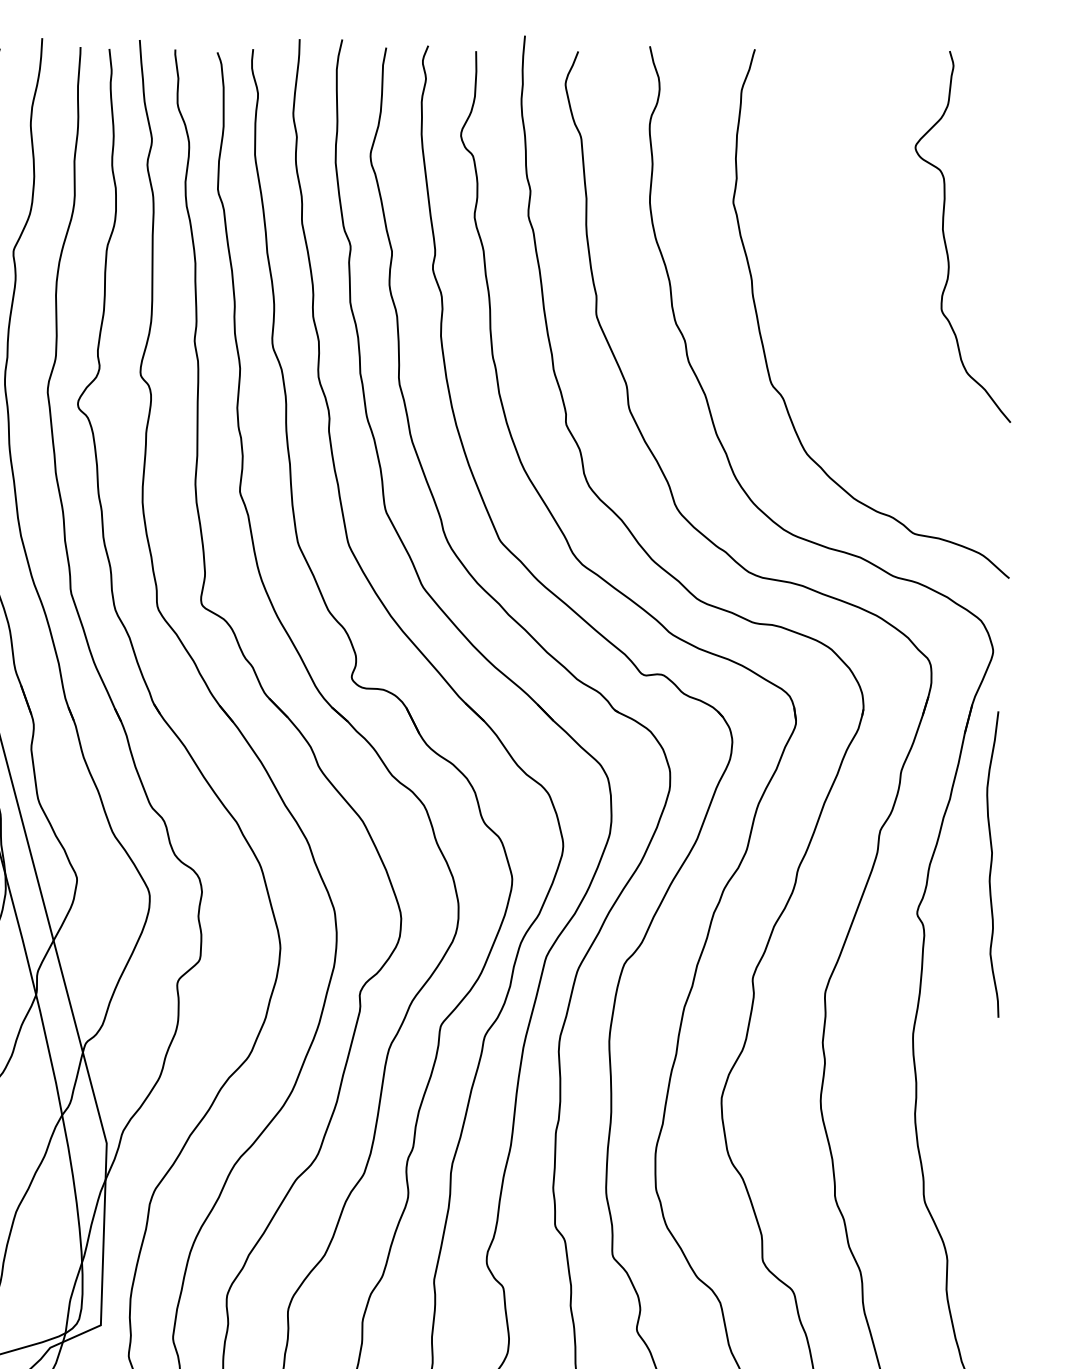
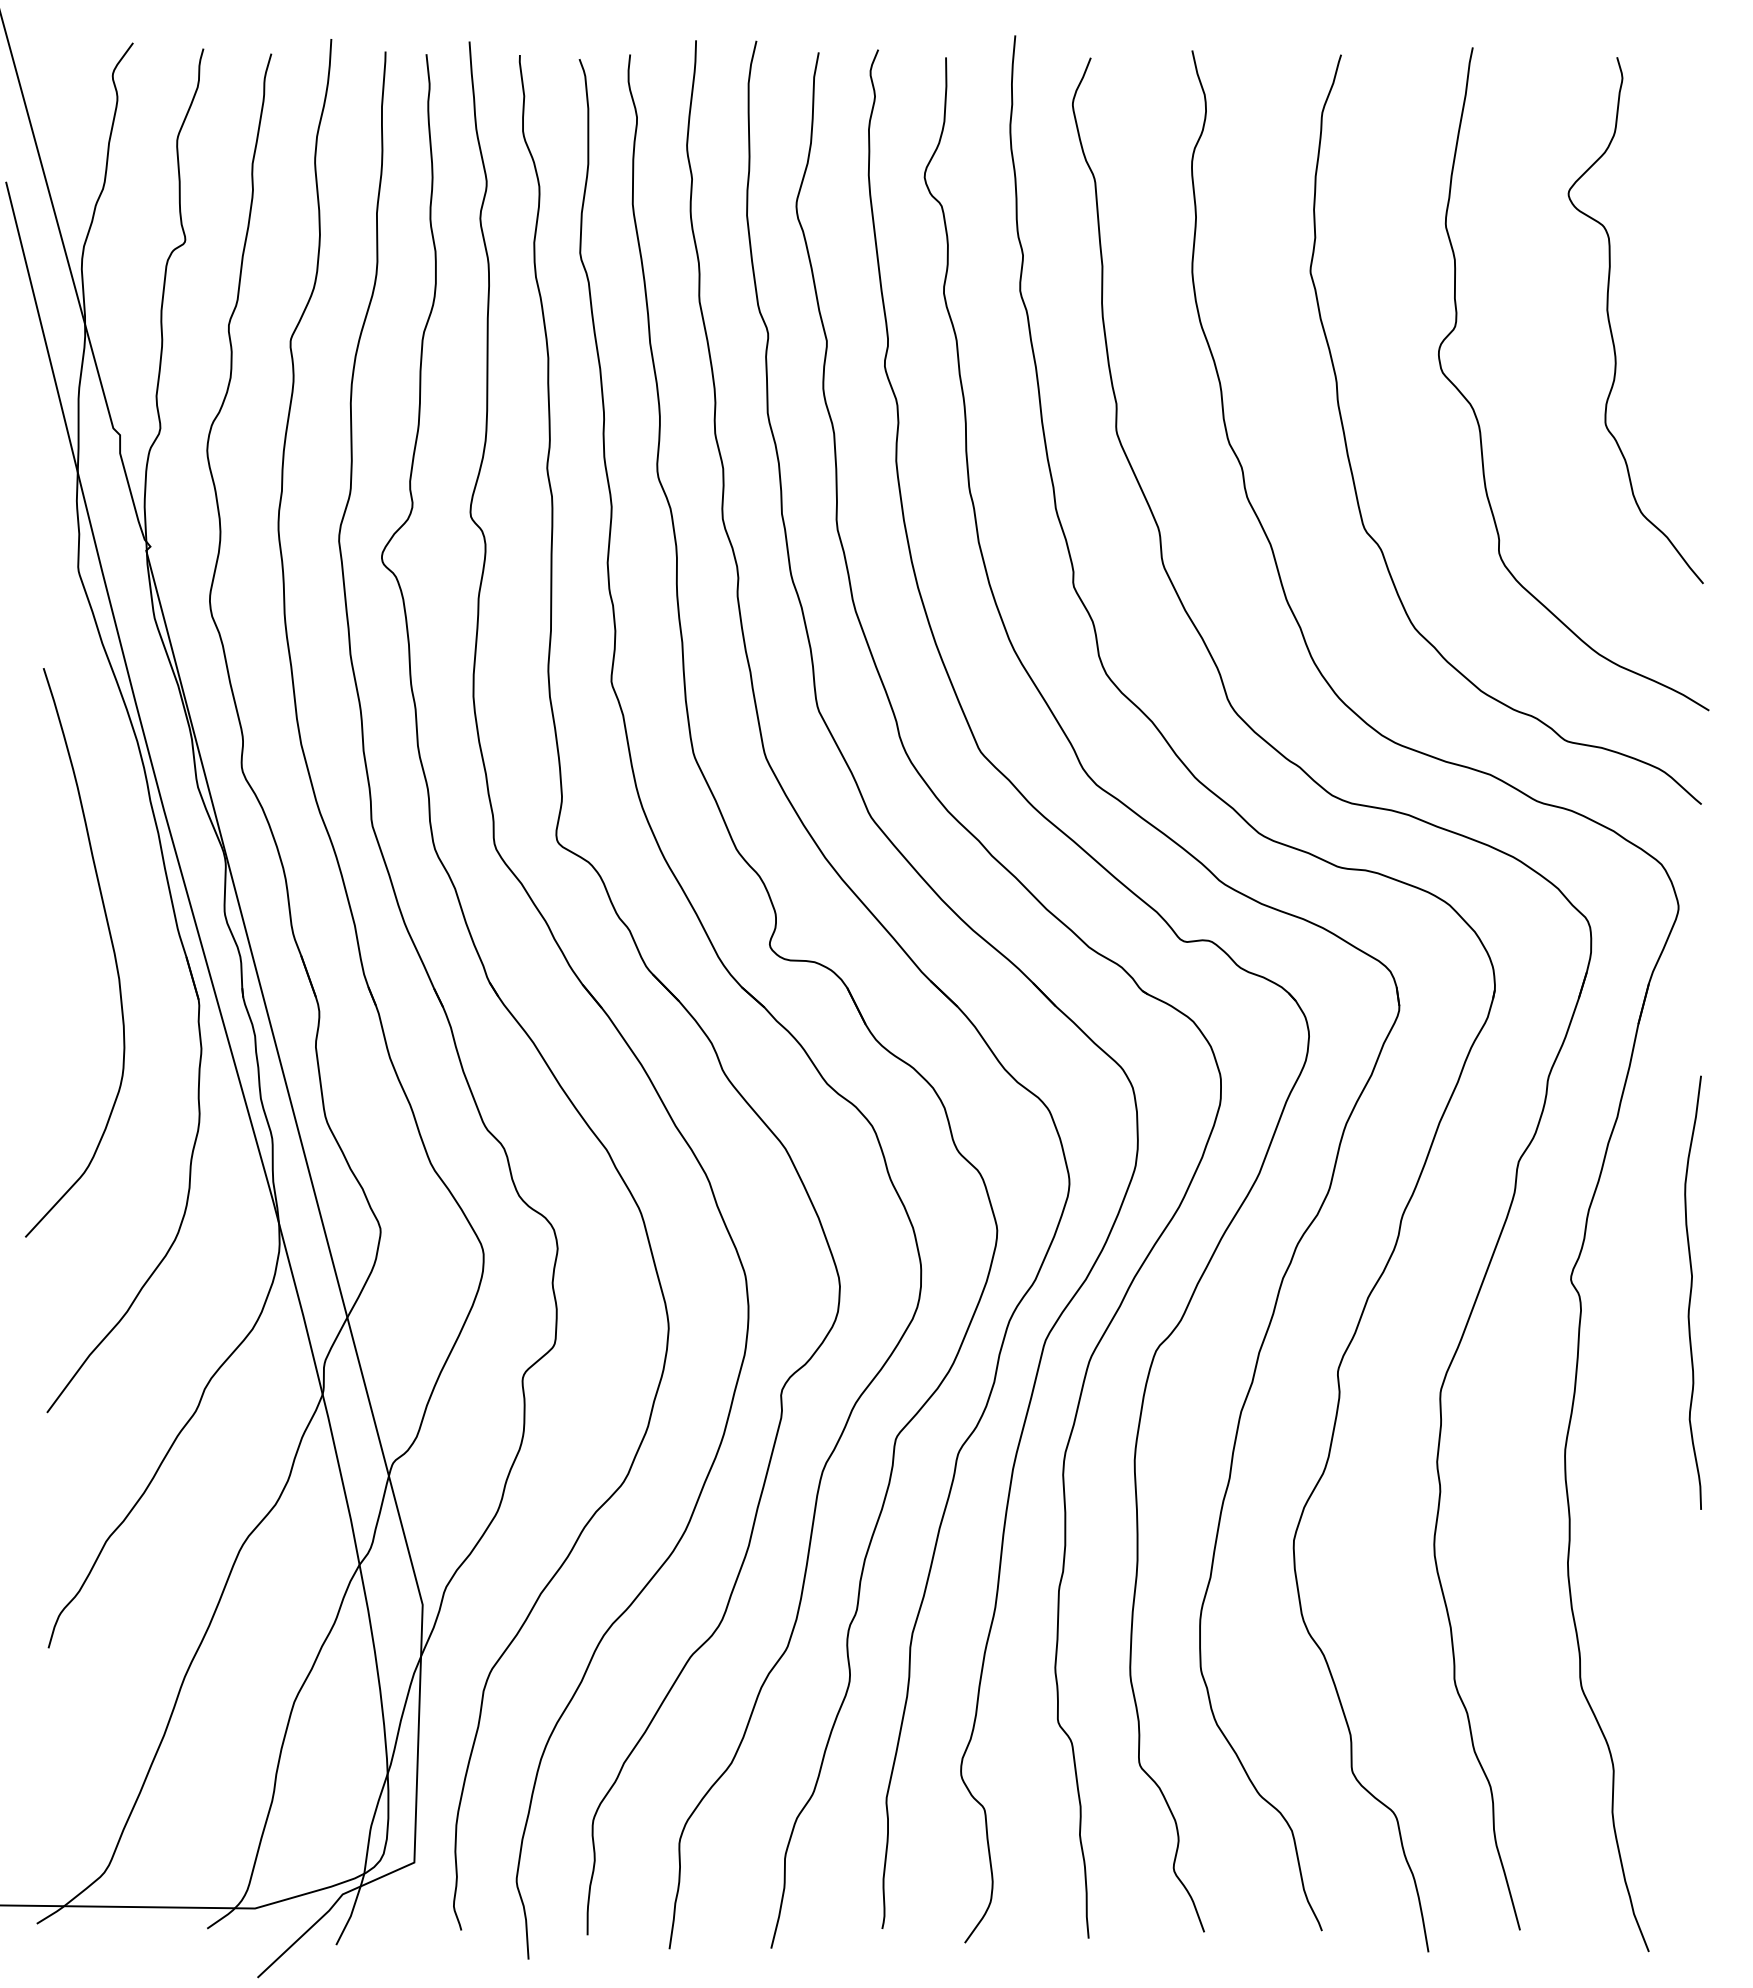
curve: (850, 303) -> (1476, 414), added
curve: (991, 864) -> (1691, 1292), moved

